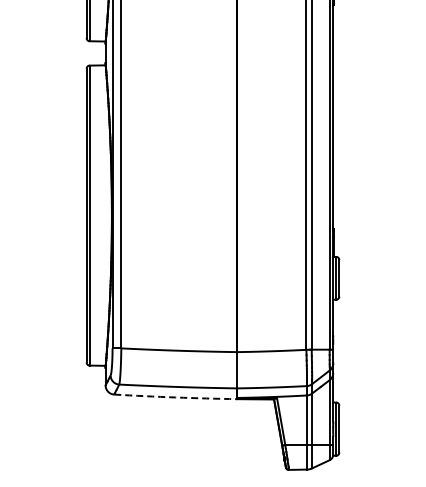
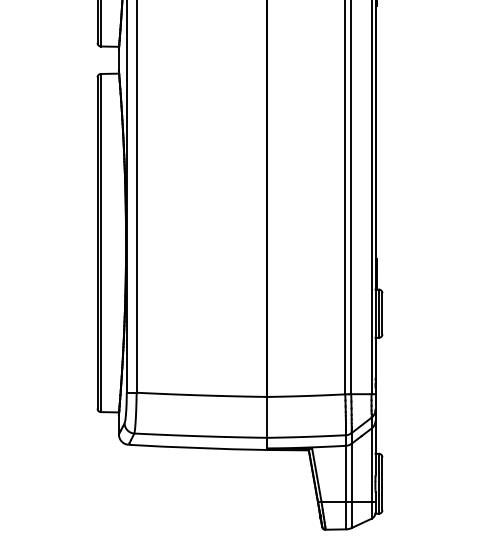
arc: (175, 397) -> (197, 448), dashed -> solid

